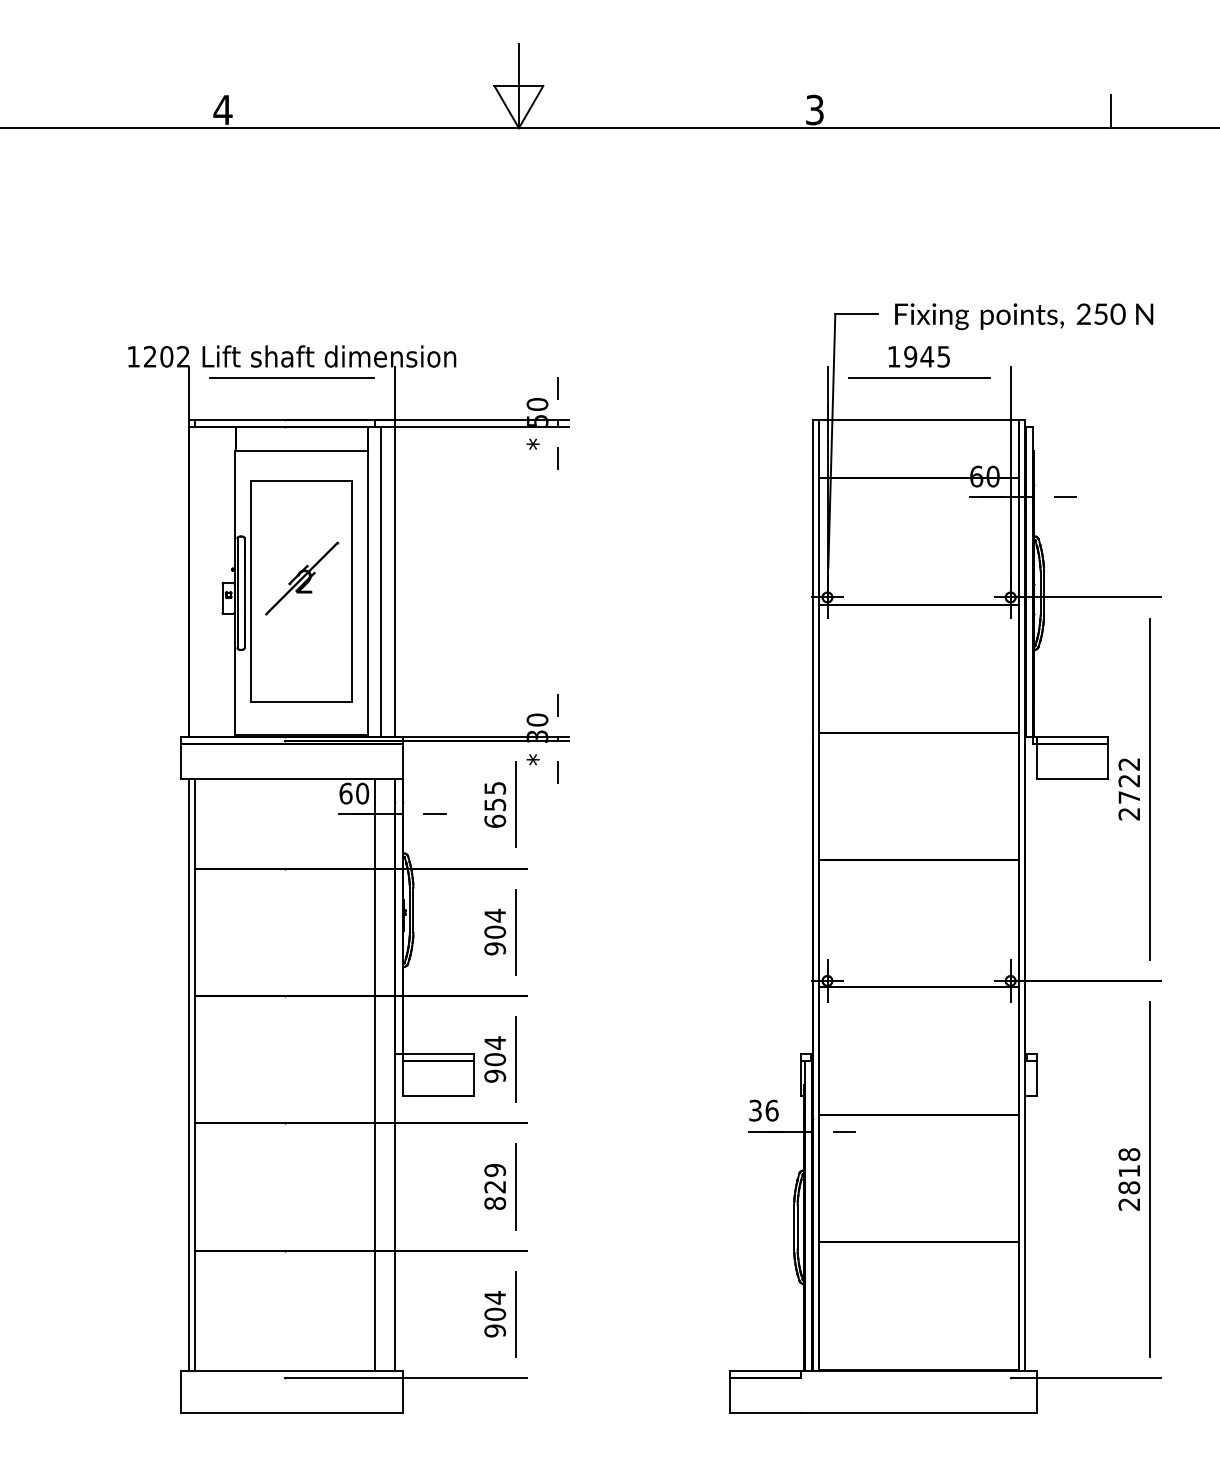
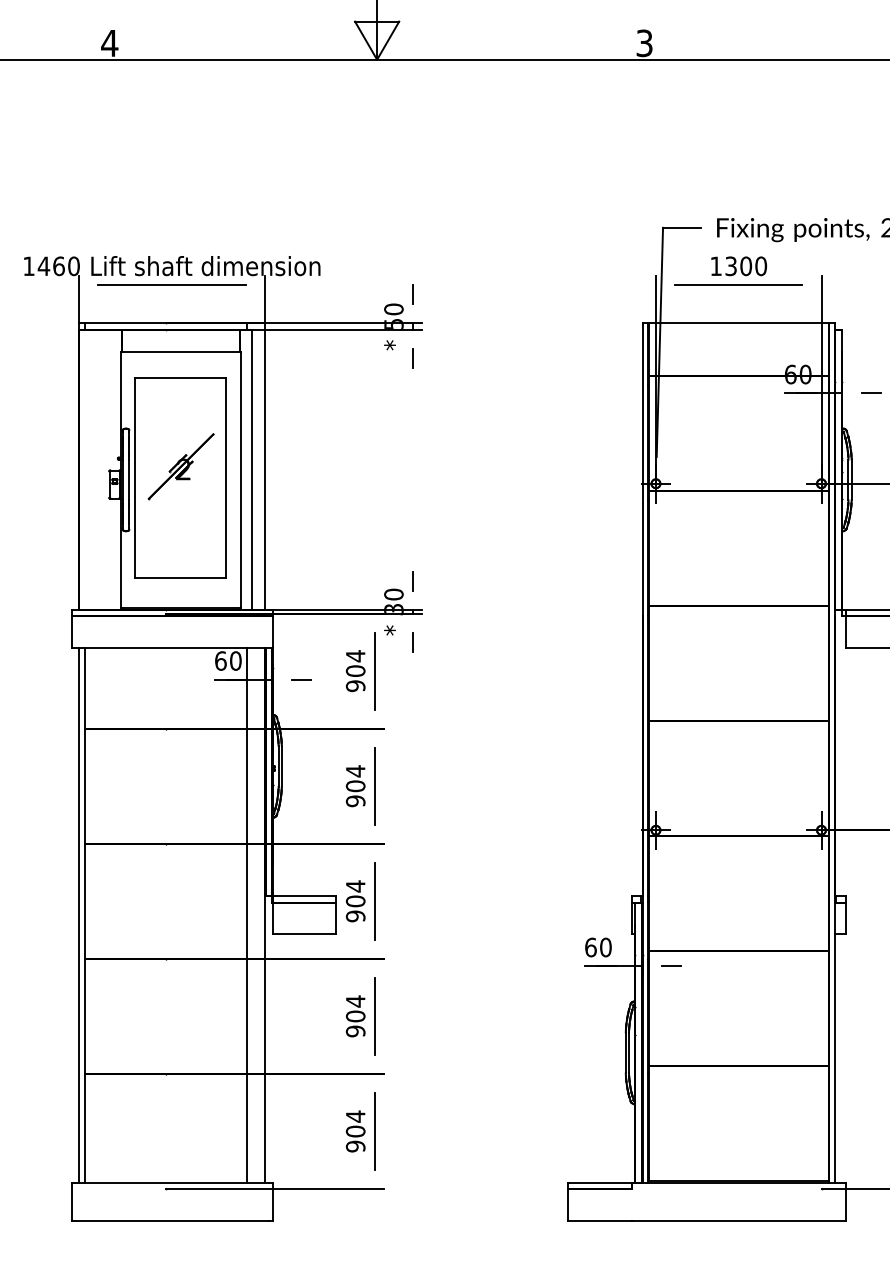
text: (166, 356) -> (58, 266), 1202 -> 1460
text: (927, 356) -> (746, 266), 1945 -> 1300
text: (495, 804) -> (355, 670), 655 -> 904
text: (763, 1110) -> (598, 947), 36 -> 60
text: (495, 1186) -> (355, 1016), 829 -> 904

